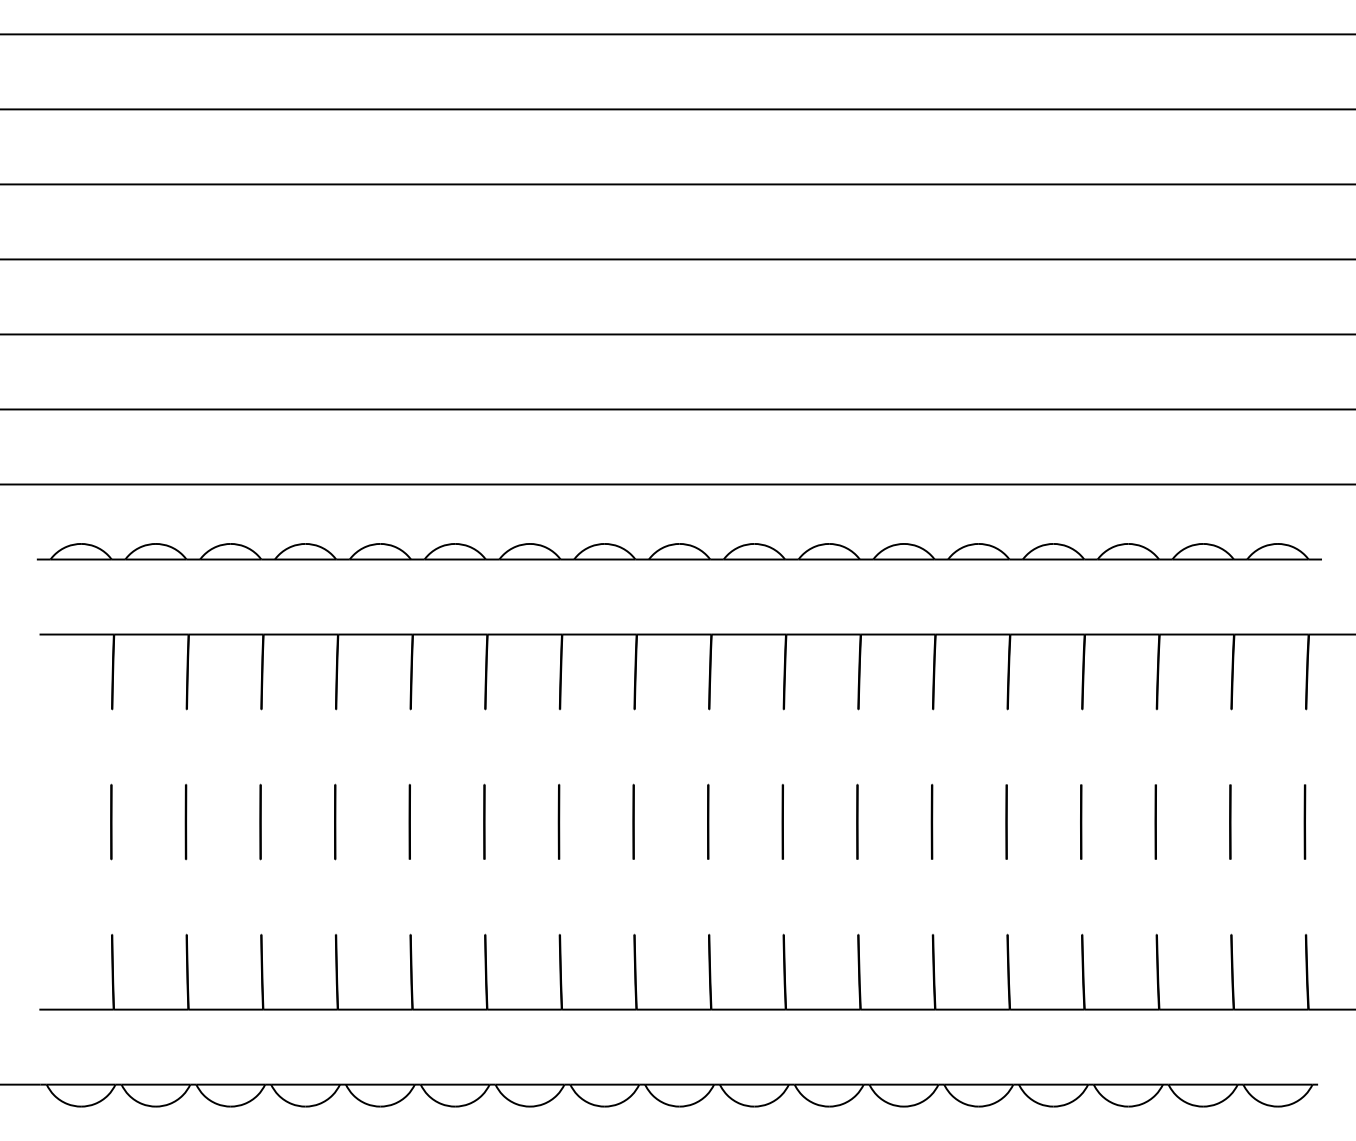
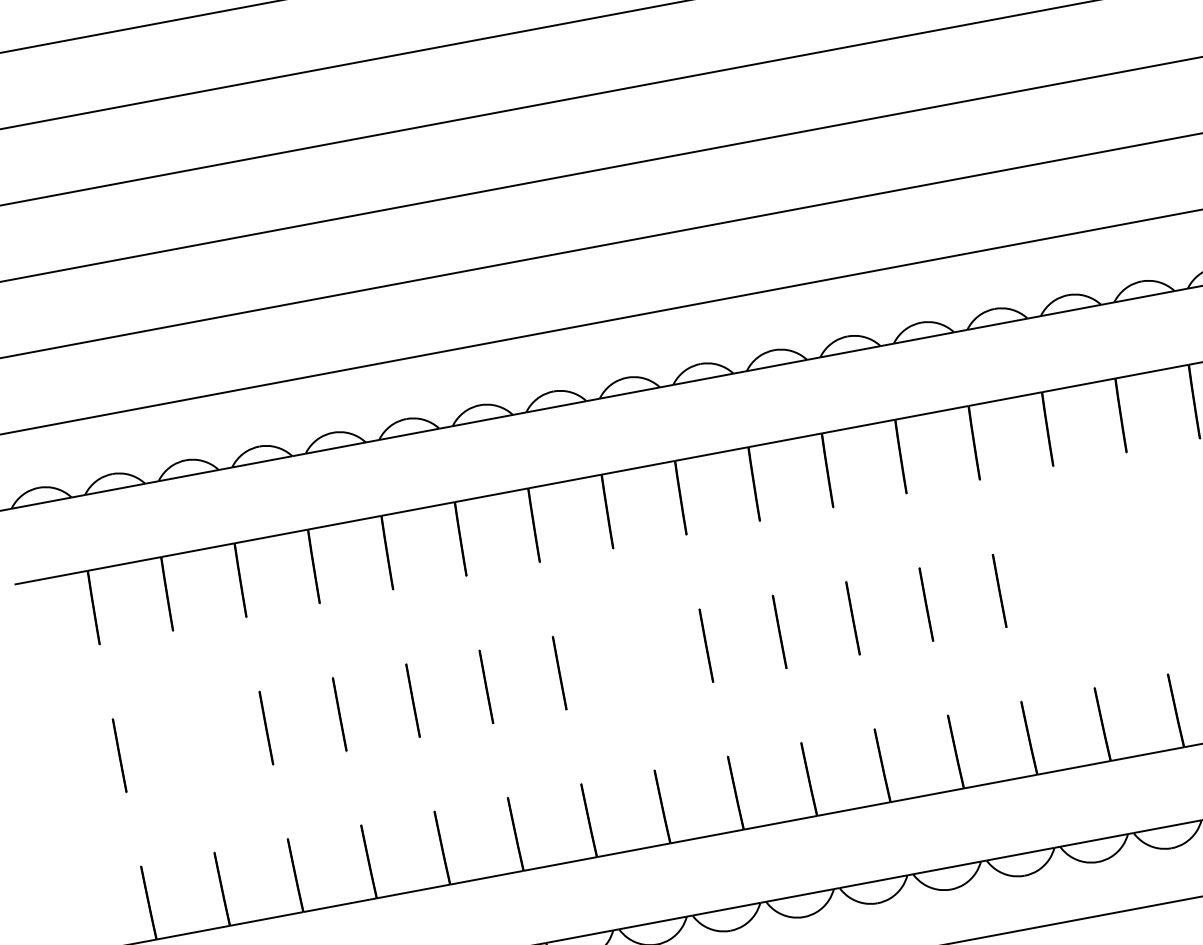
line: (633, 821) -> (632, 659), removed
line: (1081, 821) -> (1073, 576), removed
line: (1155, 821) -> (1145, 563), removed
line: (185, 822) -> (192, 742), removed

